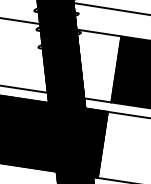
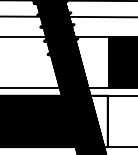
fill: (90, 143) -> (98, 121), removed

